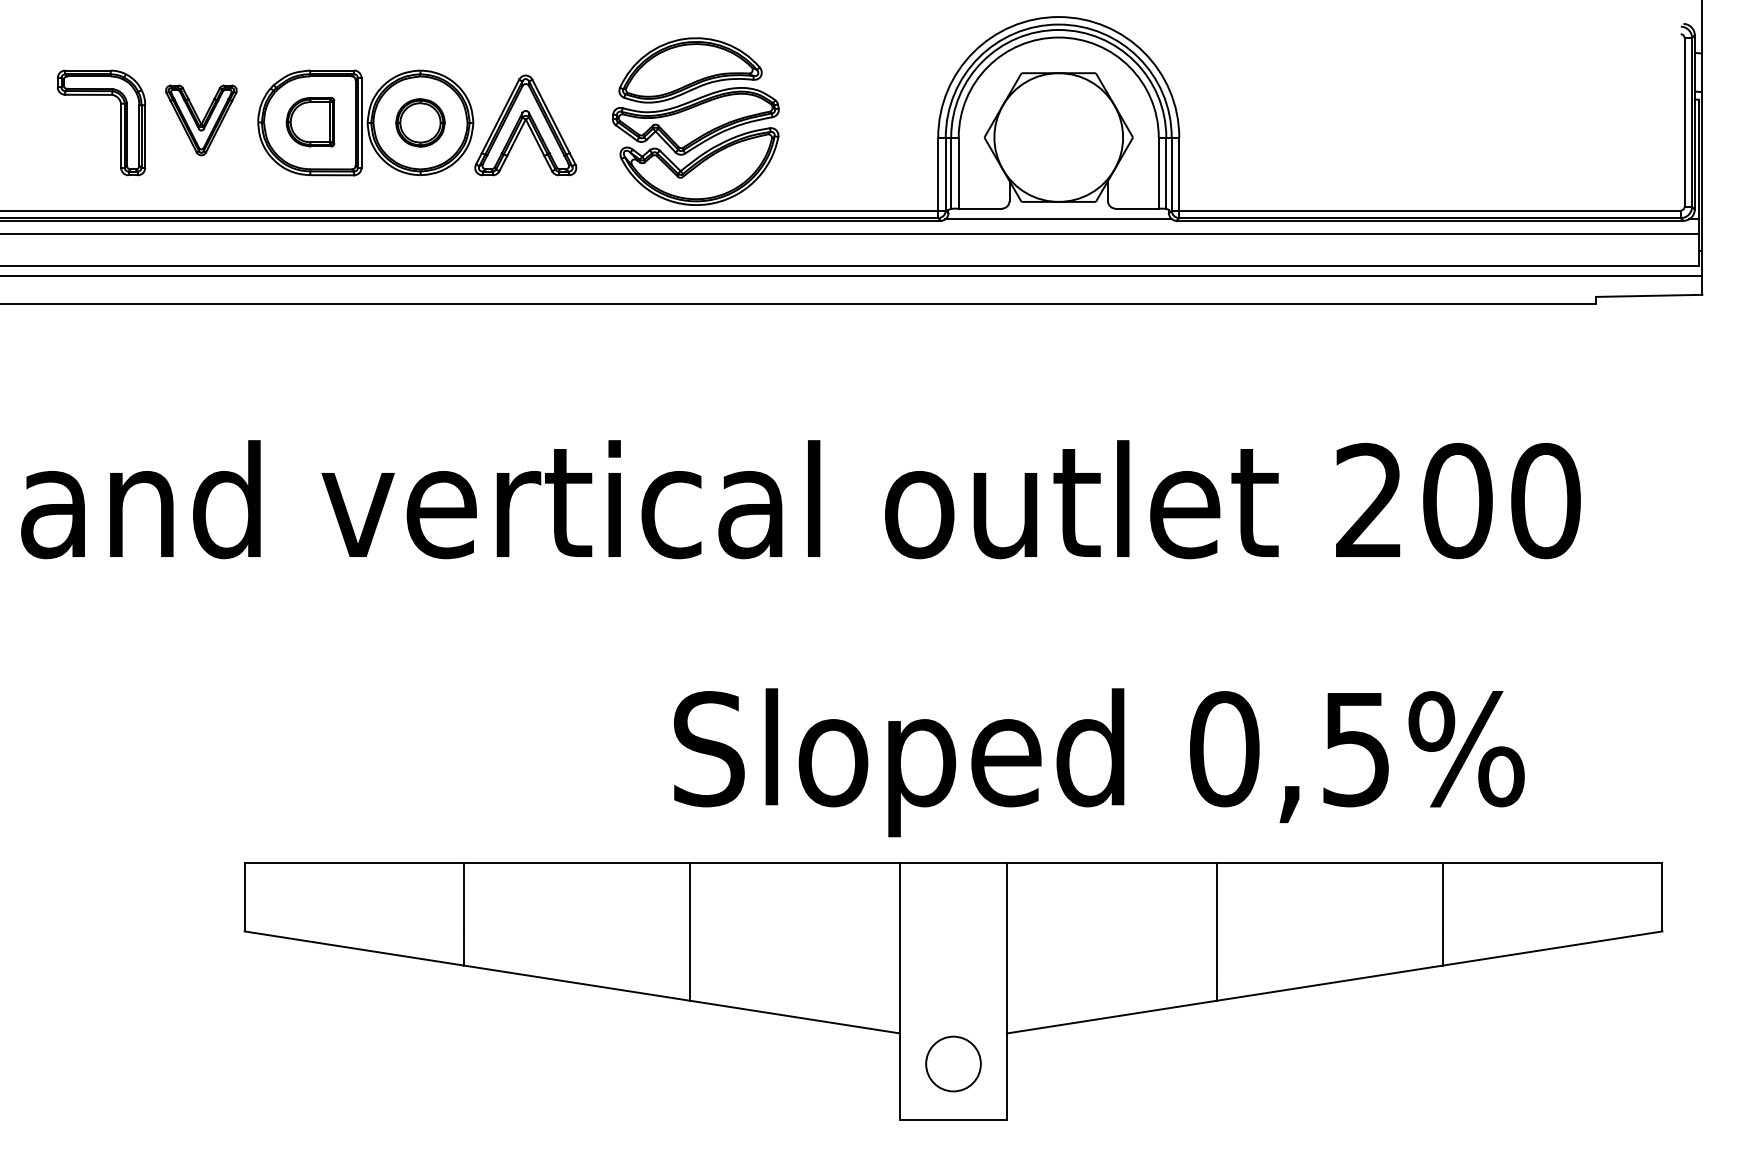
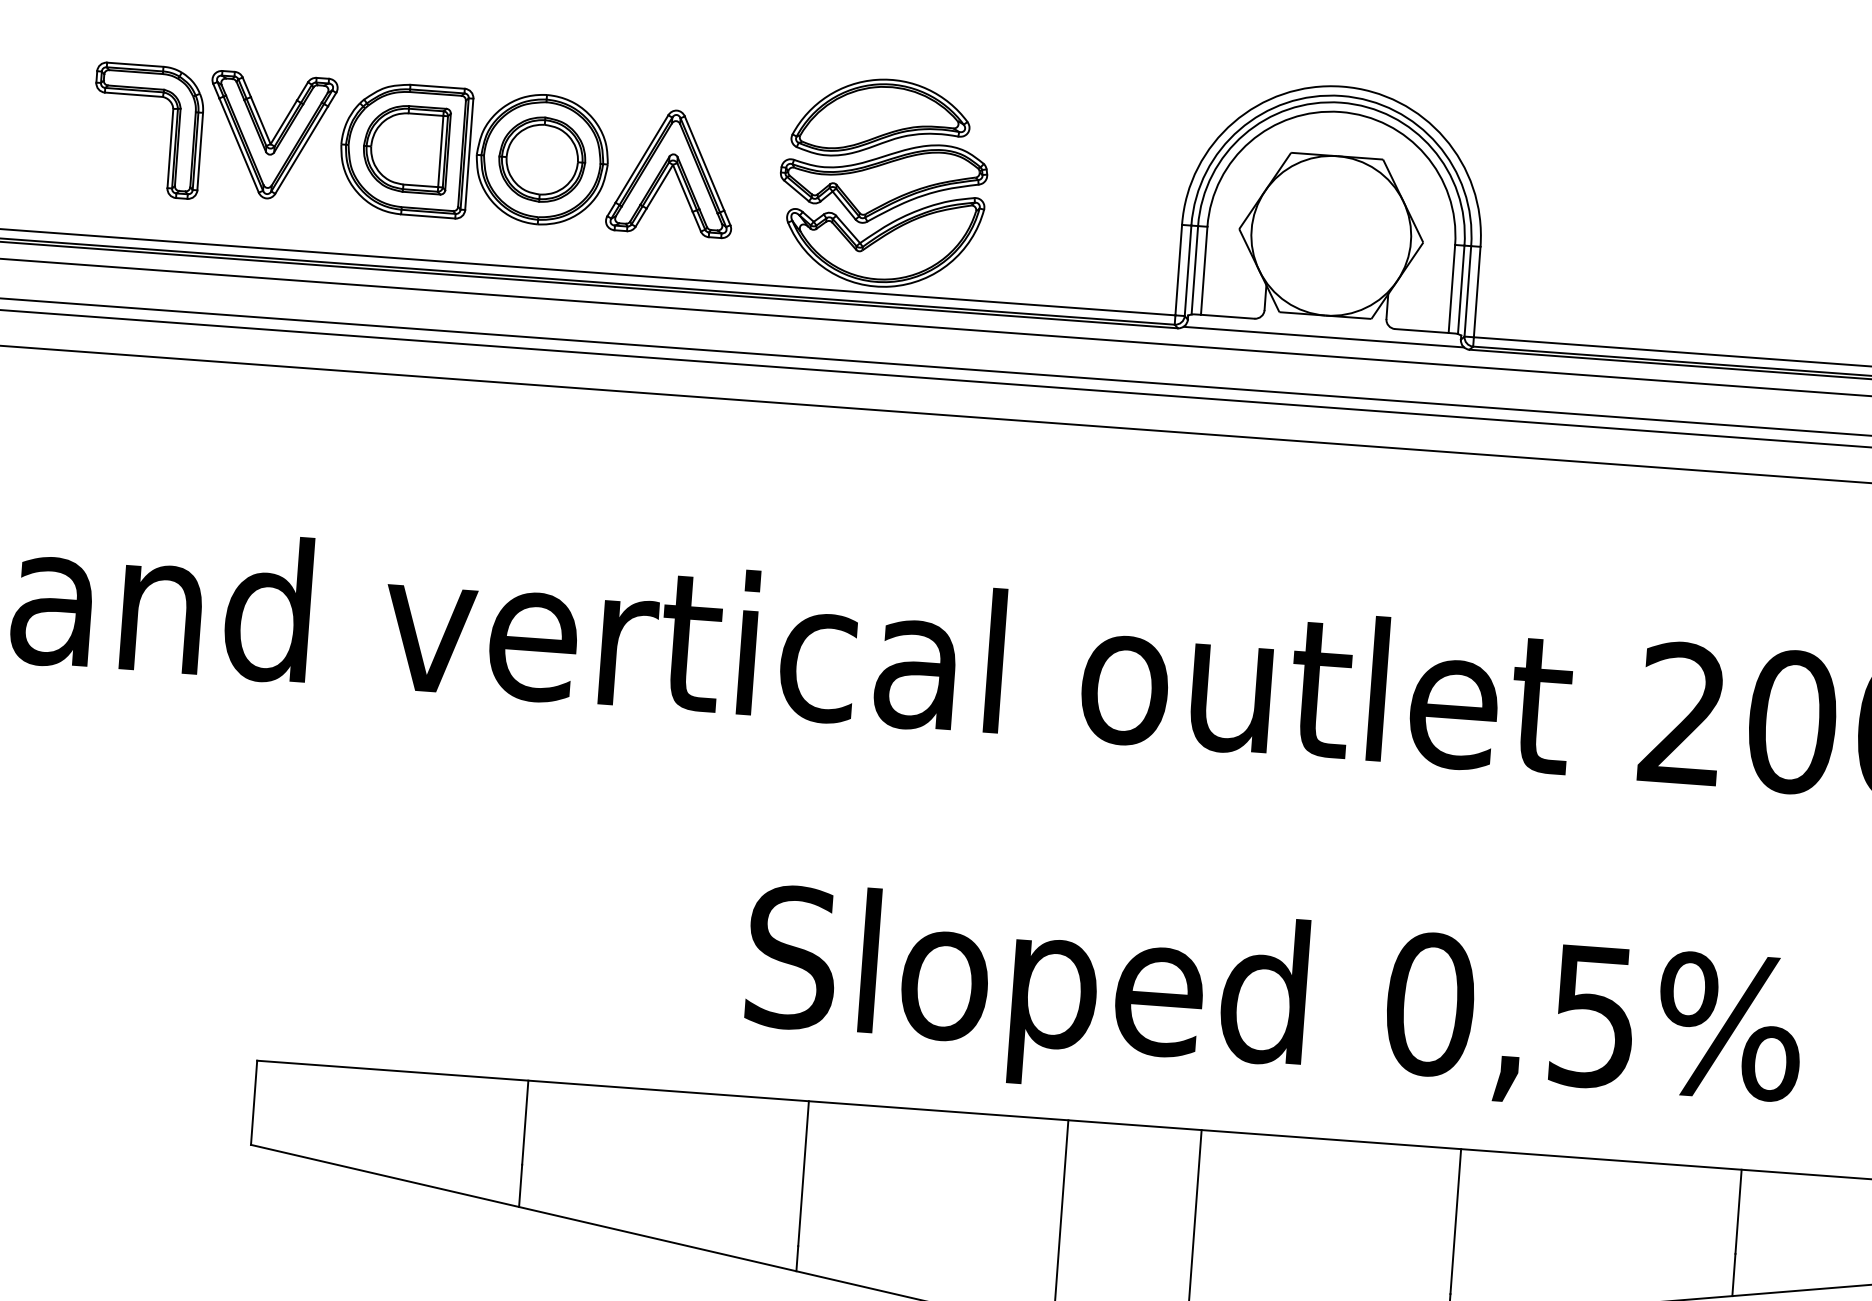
part: (201, 120) -> (271, 136), size x1.43
part: (310, 121) -> (406, 147), size x1.43
part: (420, 122) -> (542, 159), size x1.43
text: (1099, 762) -> (1274, 1009), moved

